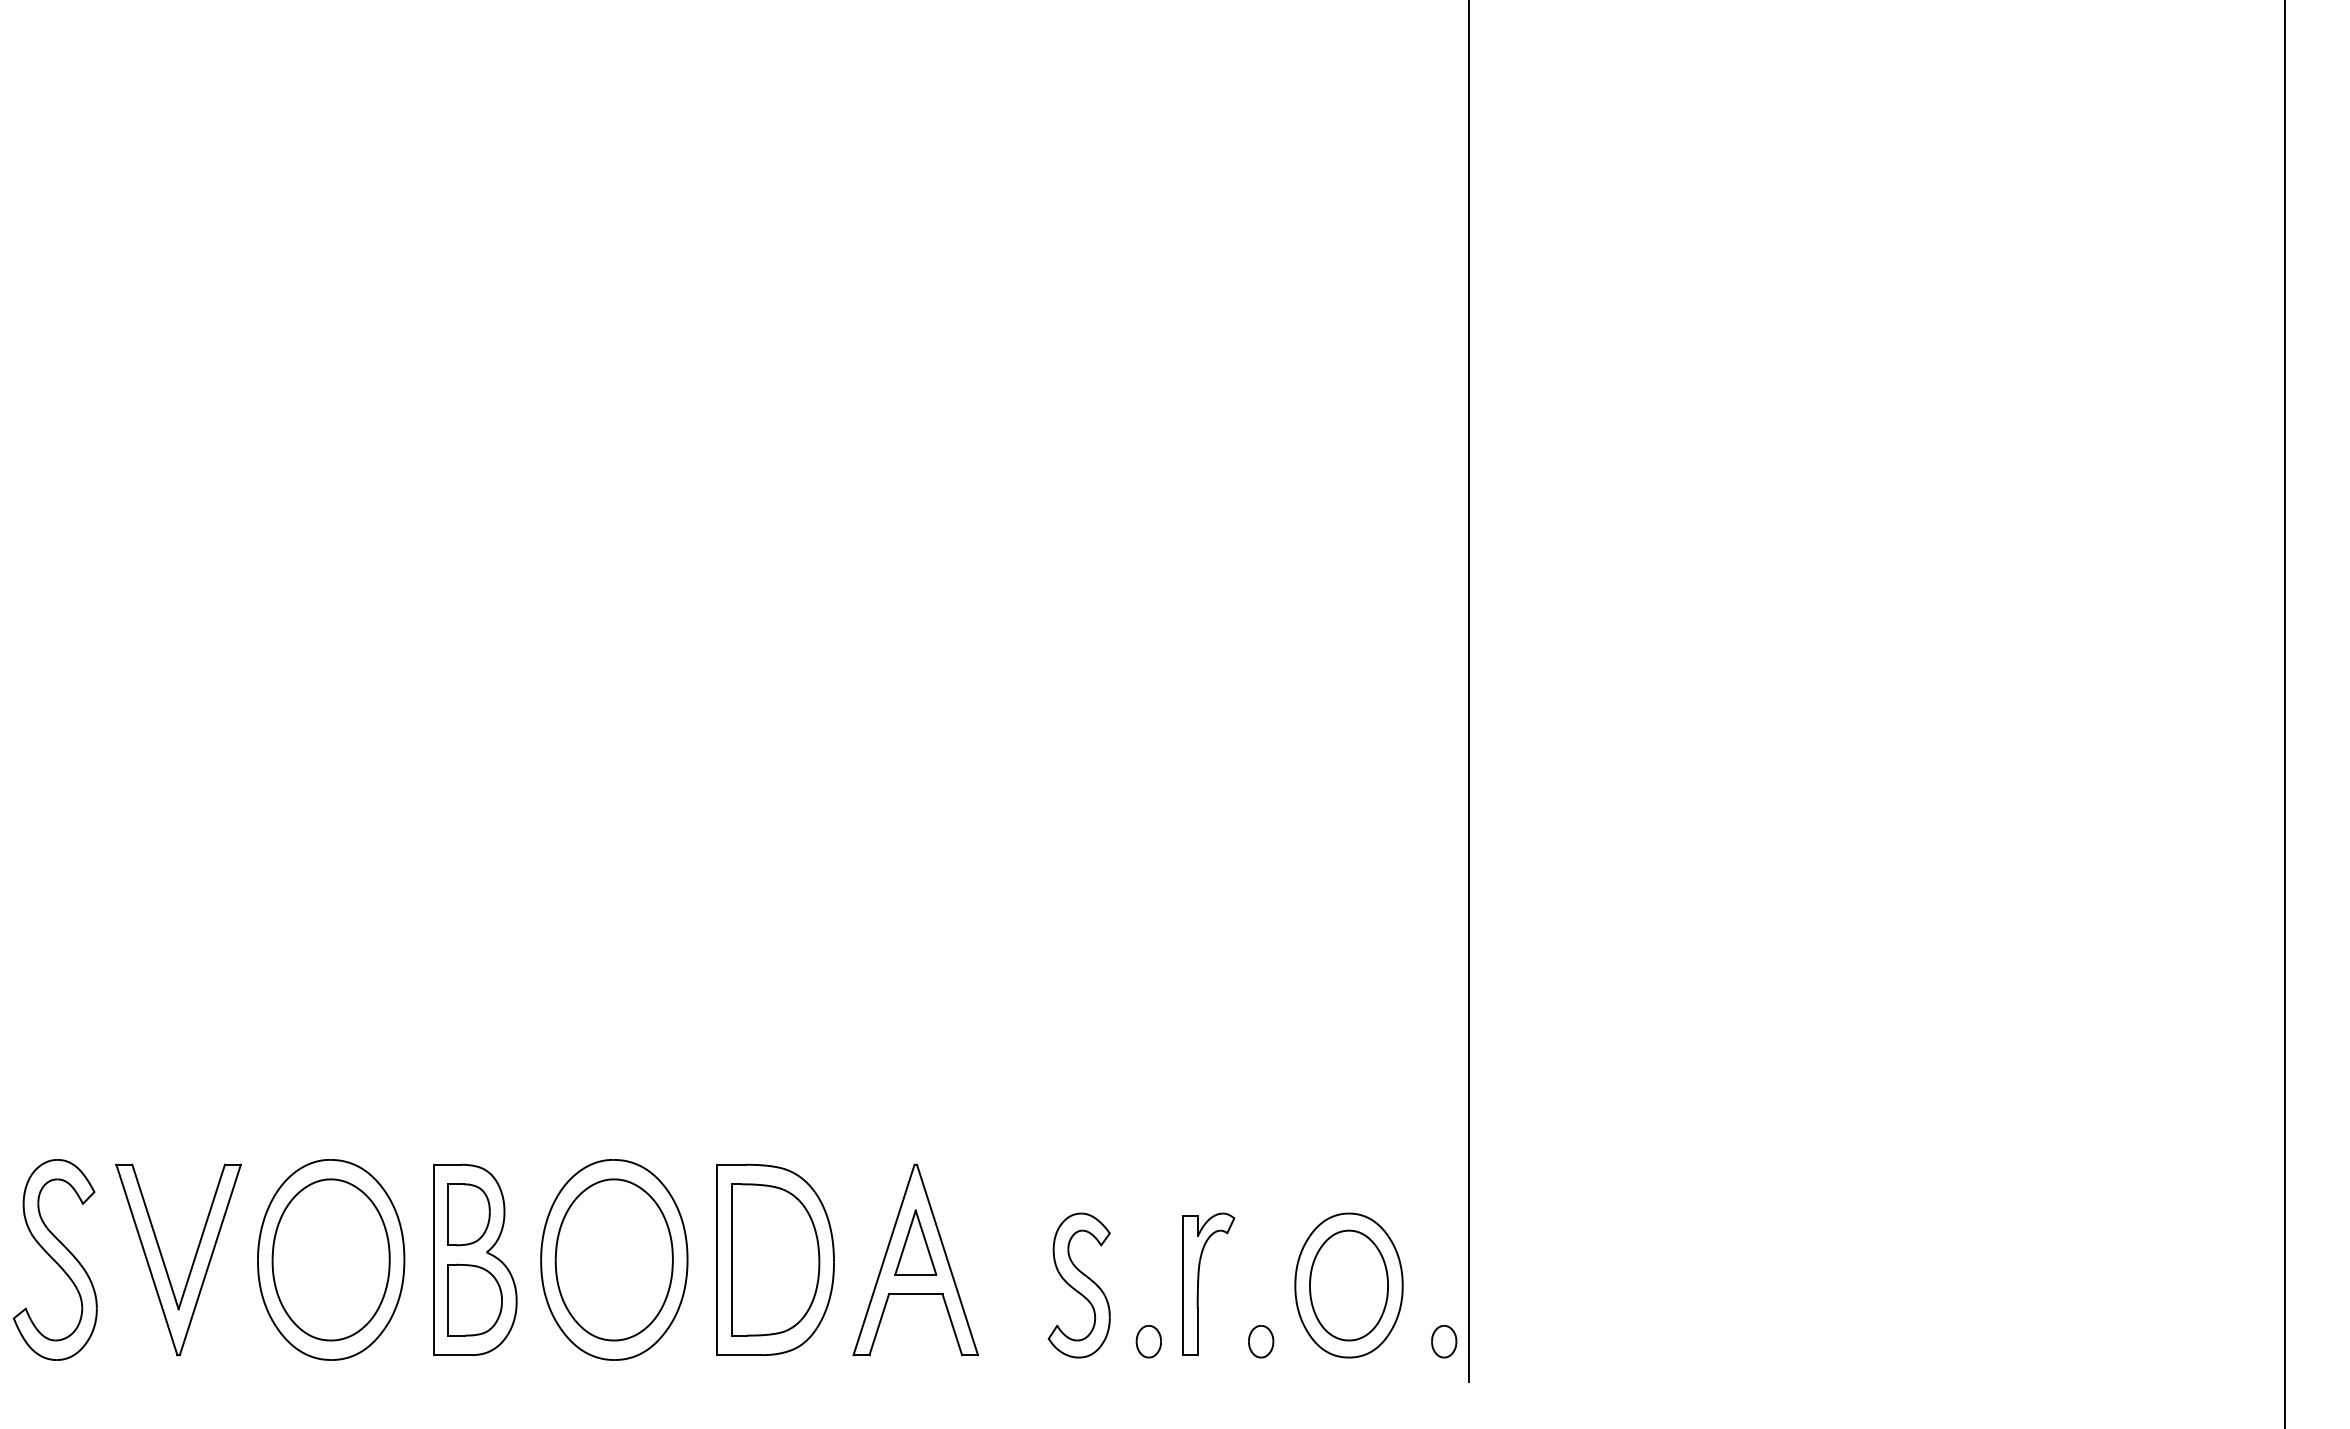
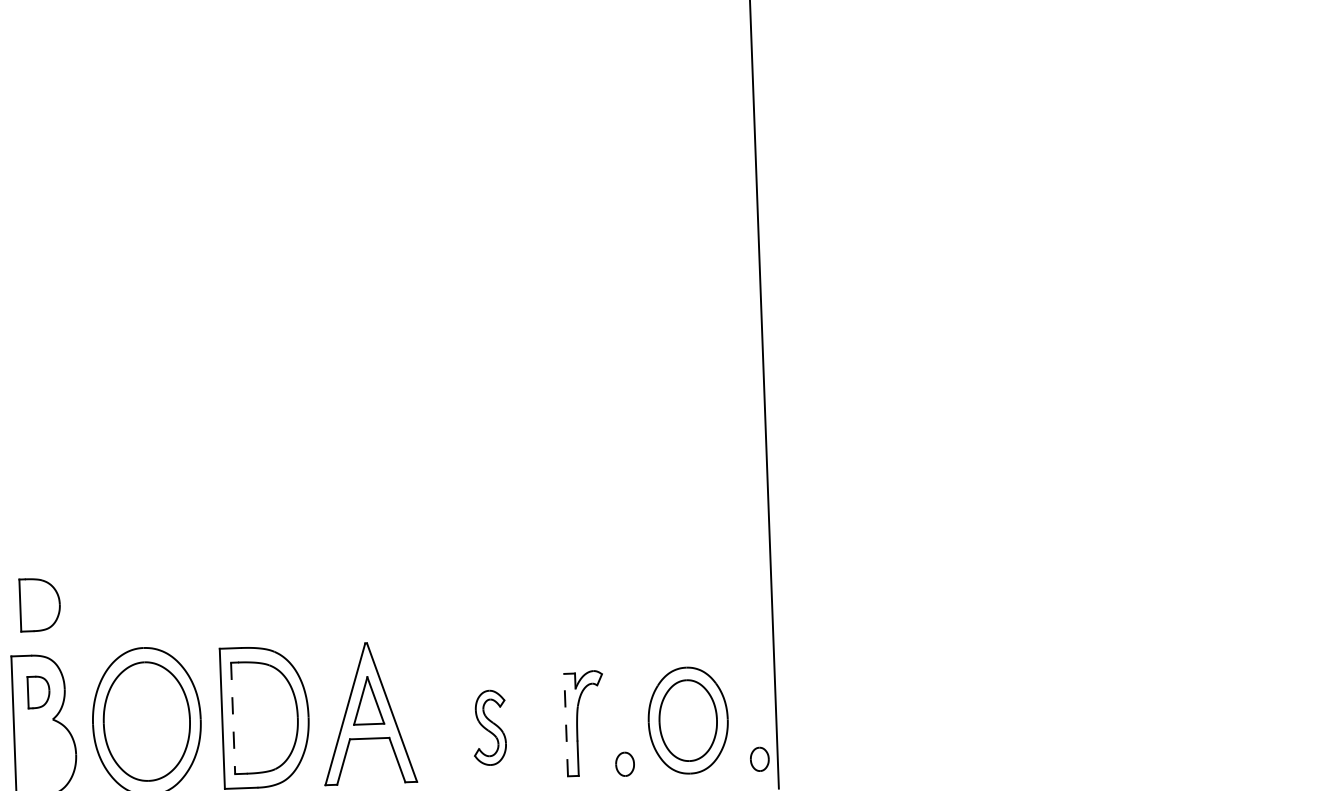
part: (468, 1214) -> (38, 692), size x0.7
line: (731, 1259) -> (233, 718), solid -> dashed
part: (1078, 1285) -> (489, 727), size x0.7
line: (1183, 1285) -> (566, 725), solid -> dashed
part: (474, 1300) -> (39, 605), moved
part: (1148, 1341) -> (542, 767), removed

